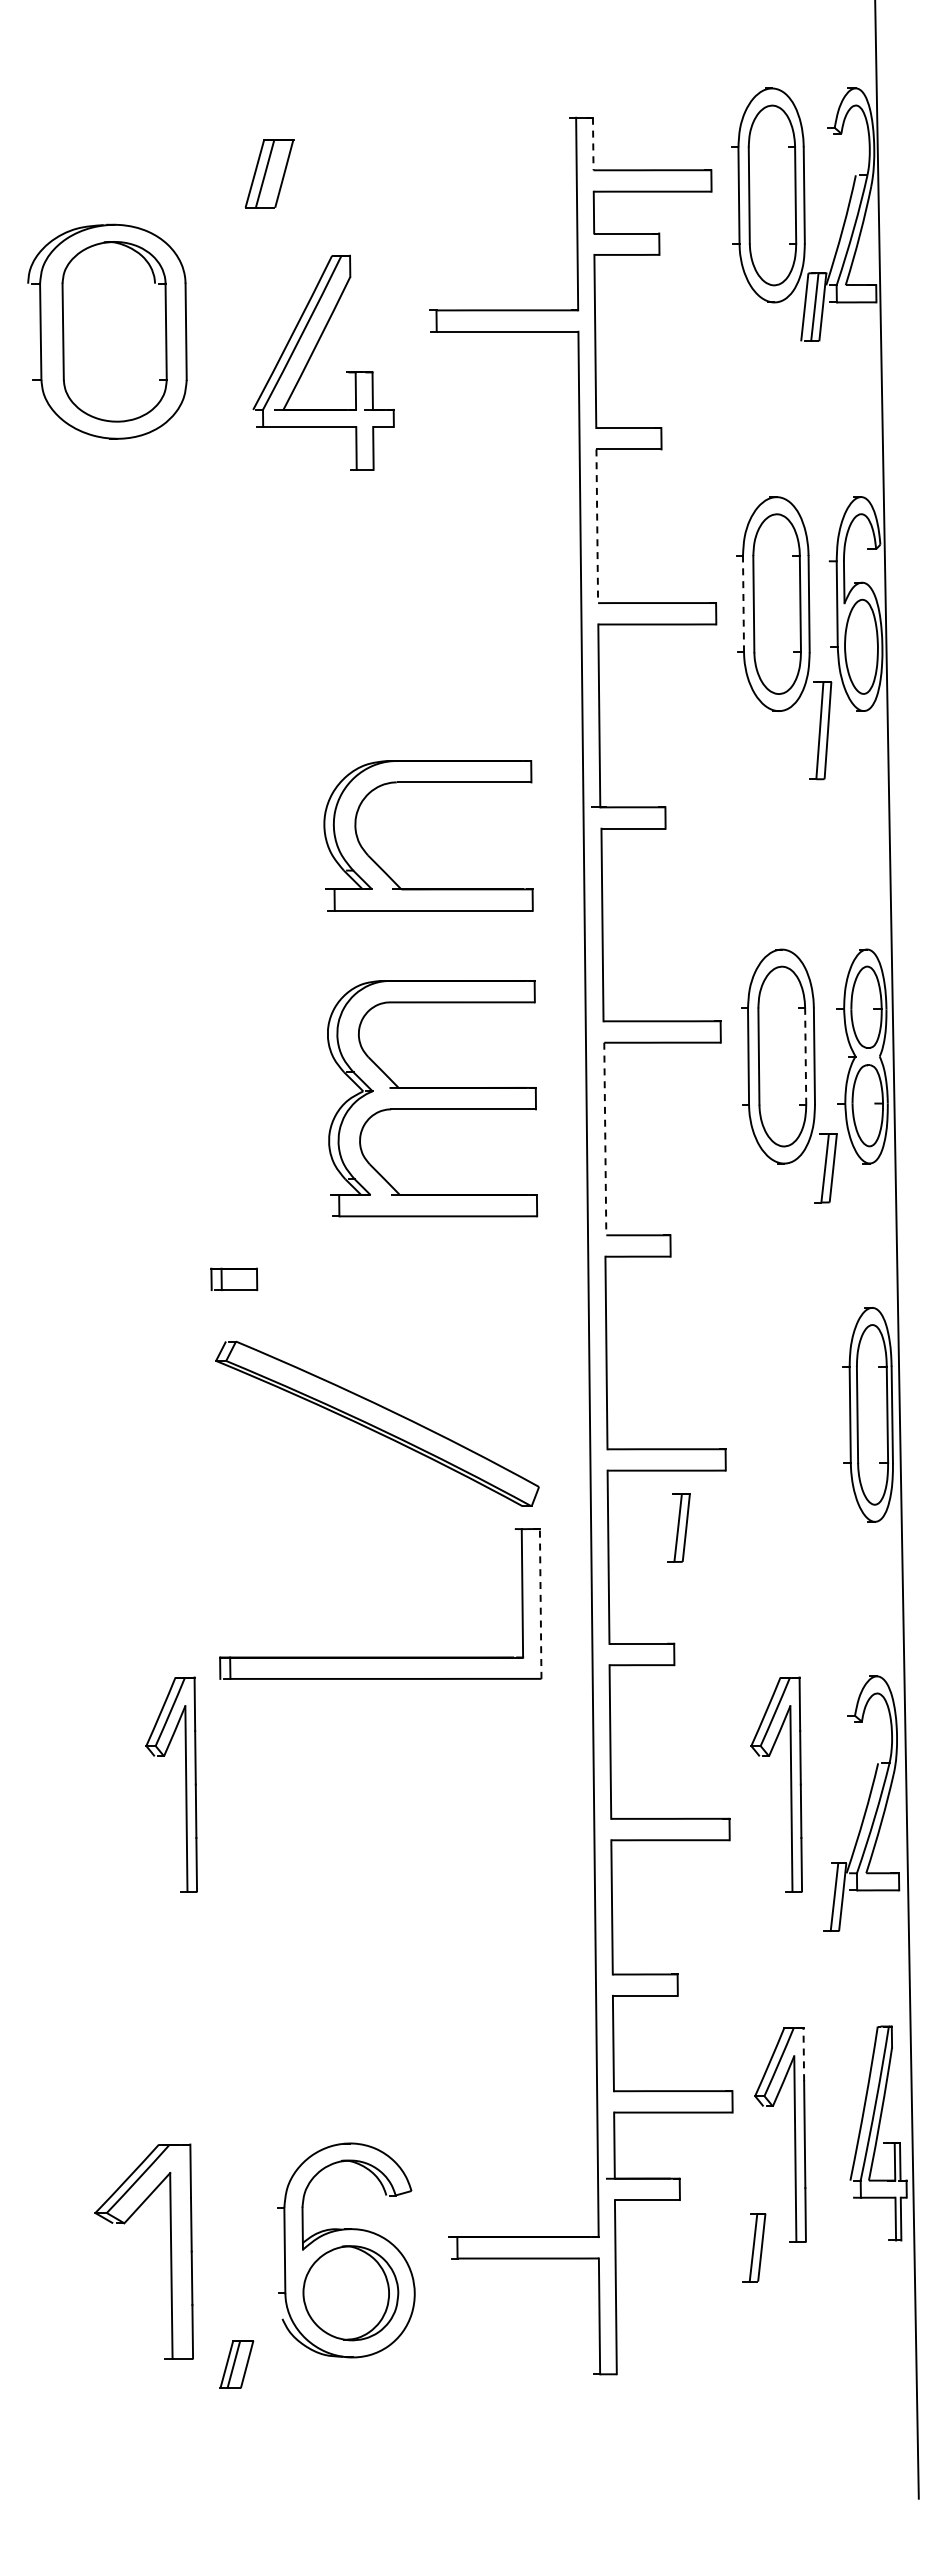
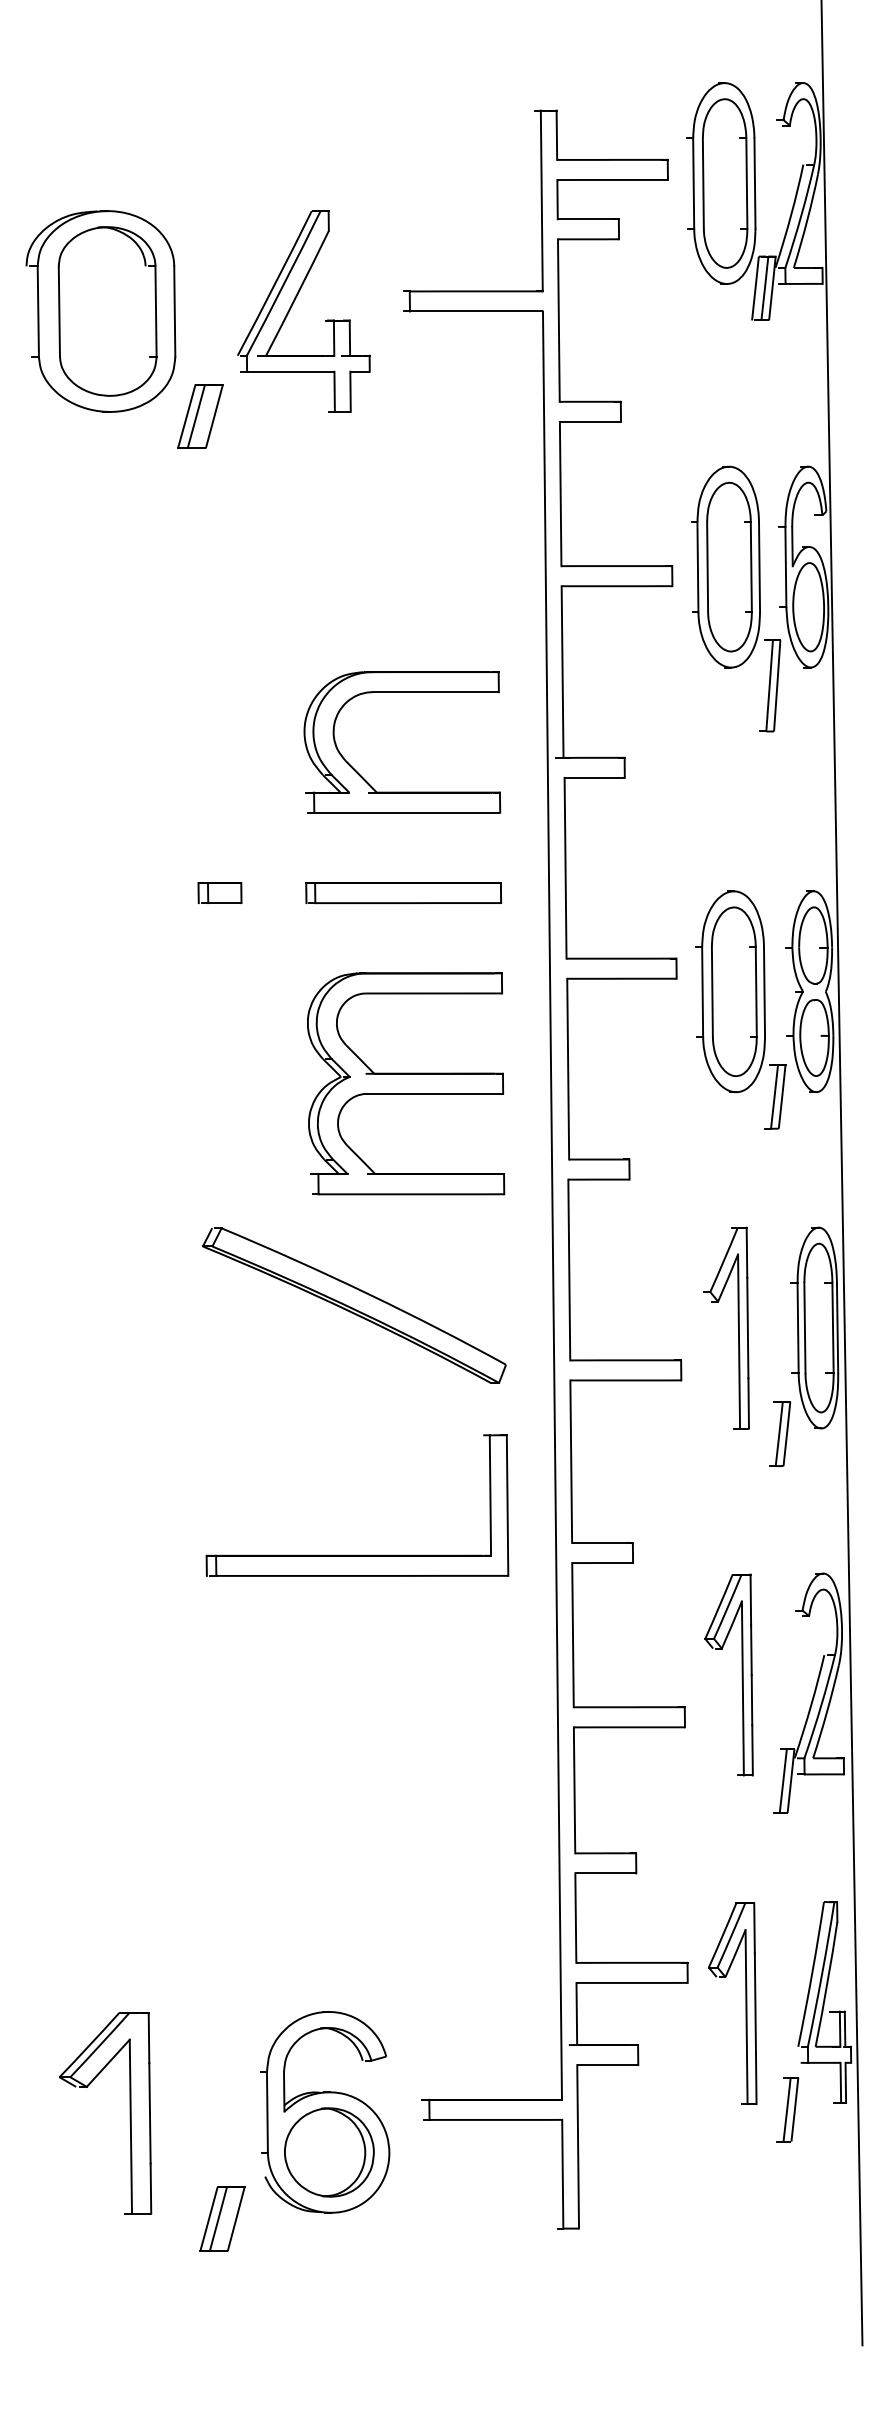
line: (593, 144) -> (557, 135), dashed -> solid
part: (269, 173) -> (200, 416), moved
part: (311, 357) -> (292, 306), moved
line: (597, 526) -> (560, 494), dashed -> solid
line: (743, 603) -> (697, 566), dashed -> solid
part: (428, 782) -> (402, 692), moved
part: (429, 951) -> (403, 893), added
line: (805, 1056) -> (756, 991), dashed -> solid
part: (432, 1098) -> (406, 1083), moved
line: (605, 1139) -> (568, 1069), dashed -> solid
part: (234, 1278) -> (220, 892), moved
part: (786, 1414) -> (738, 1327), added
part: (377, 1423) -> (354, 1305), moved
part: (678, 1527) -> (779, 1433), moved
line: (540, 1603) -> (507, 1505), dashed -> solid
part: (185, 1784) -> (174, 1675), removed
line: (803, 2054) -> (754, 1928), dashed -> solid
part: (754, 2247) -> (788, 2109), moved
part: (170, 2251) -> (130, 2113), moved
part: (236, 2364) -> (222, 2219), size x1.43

